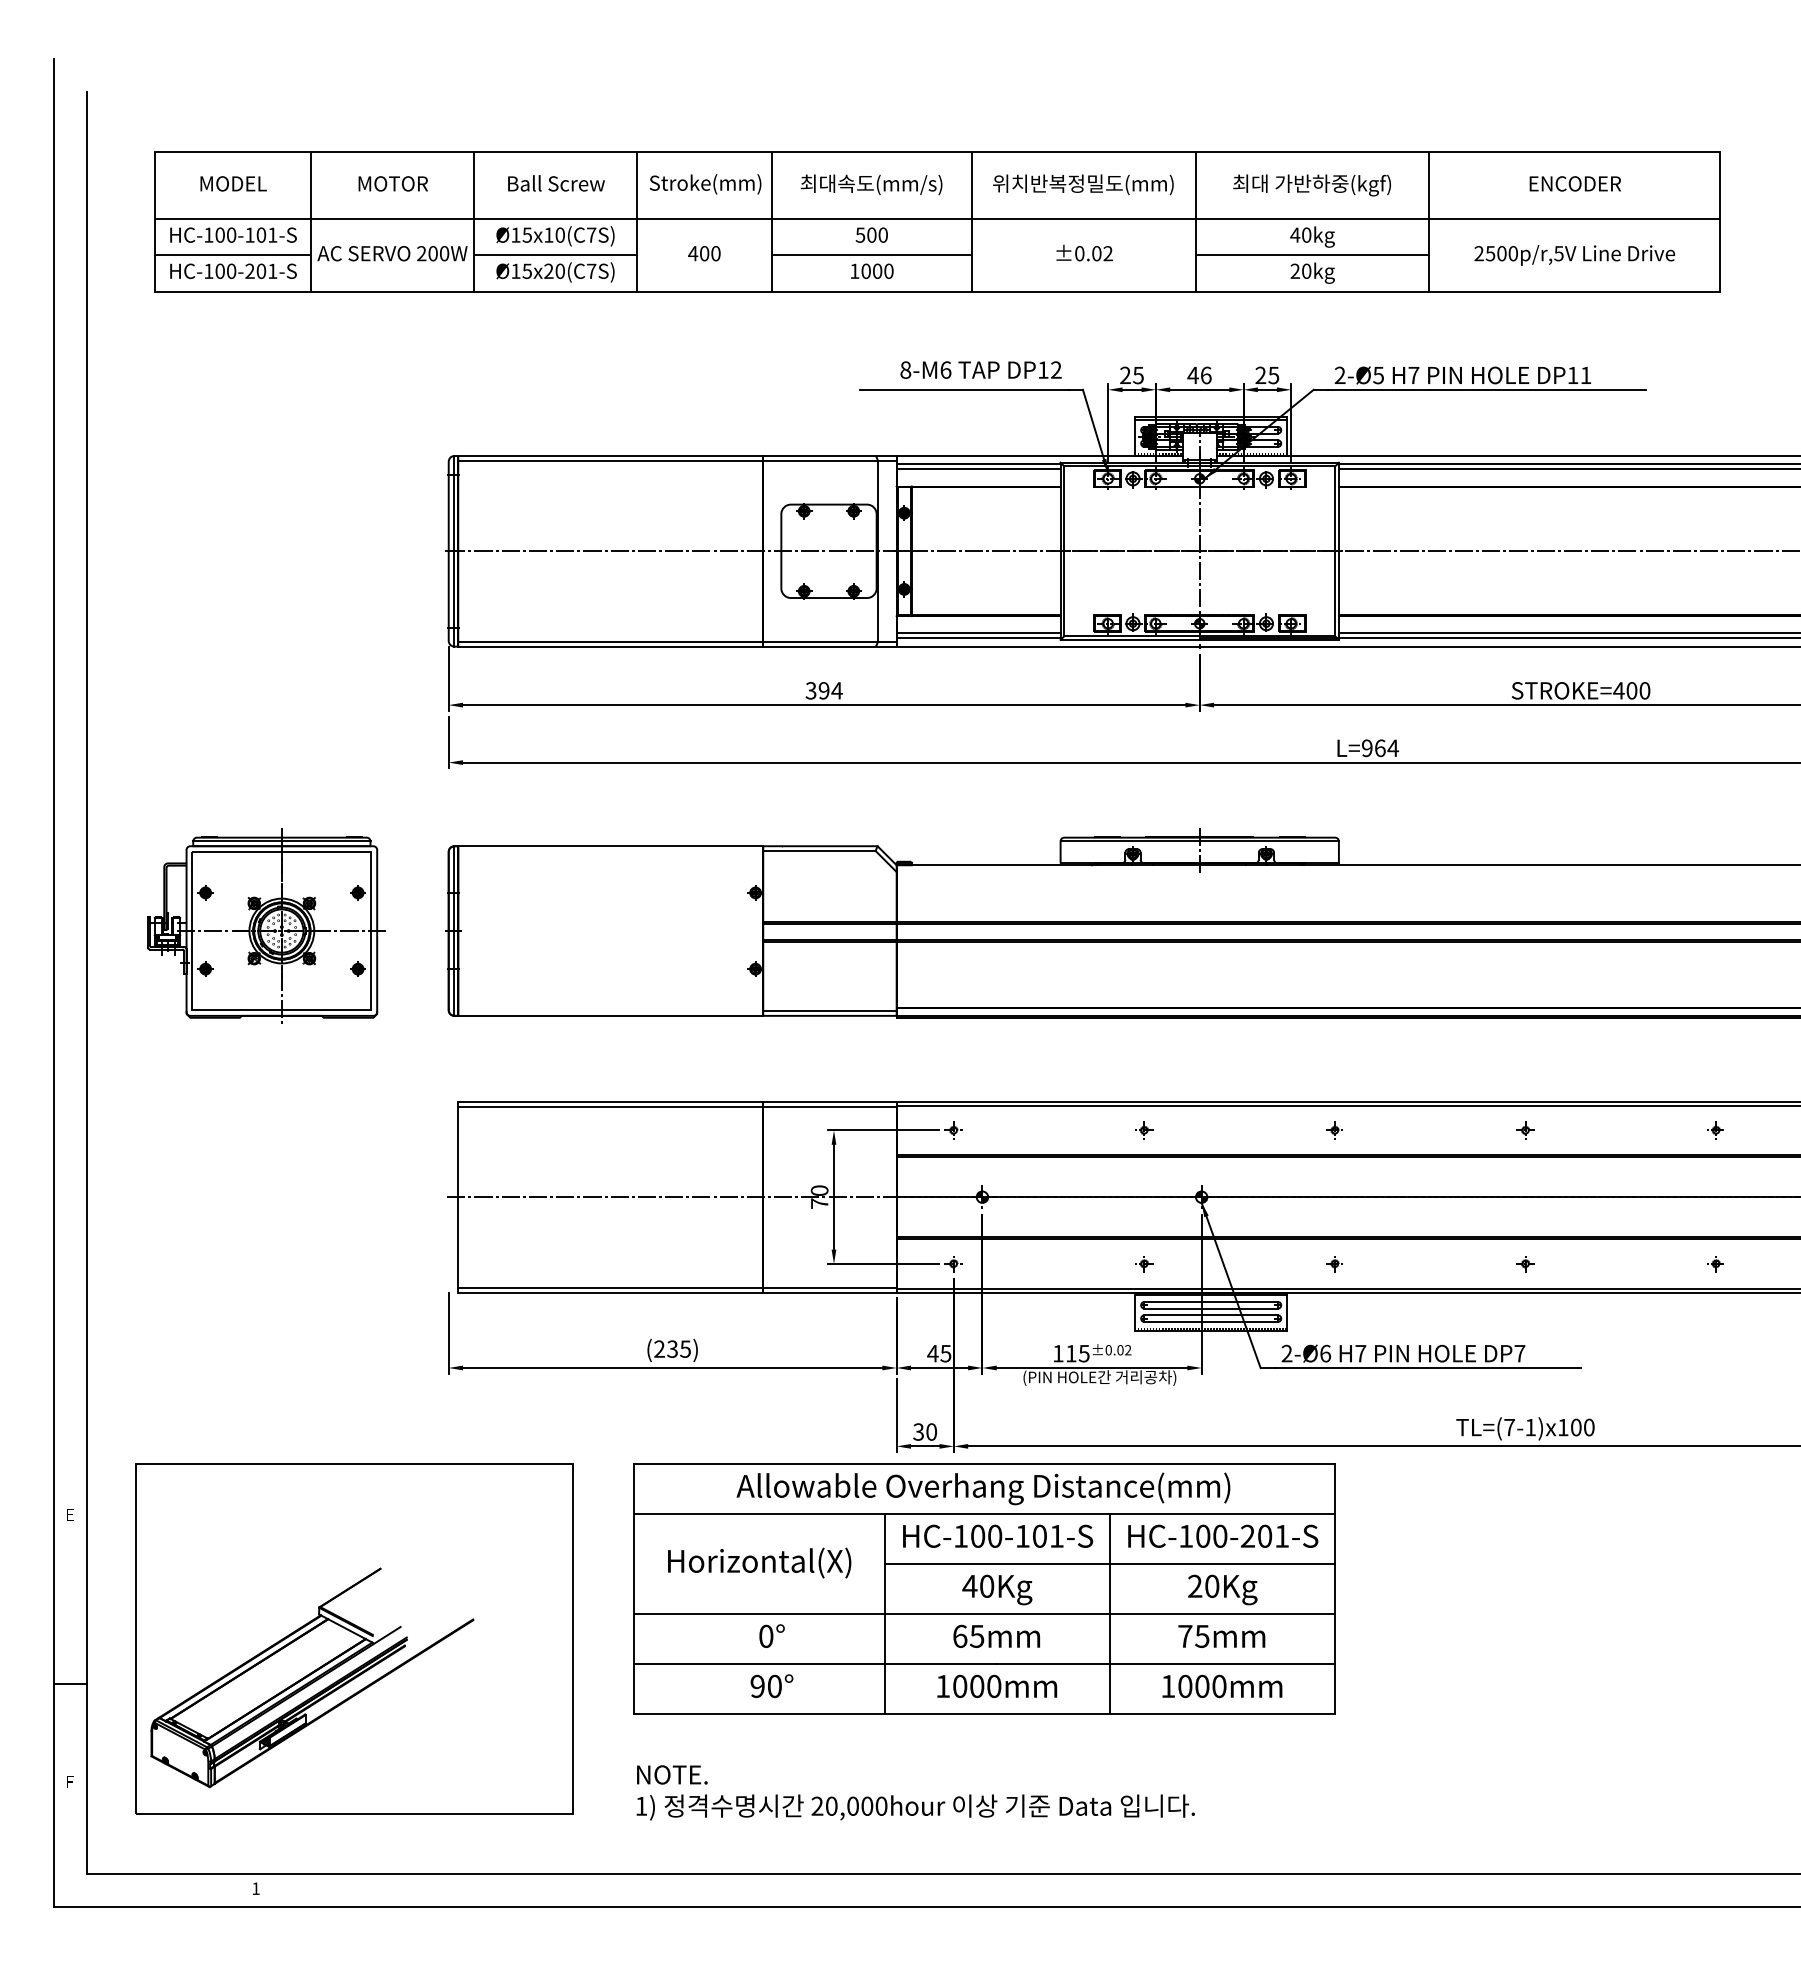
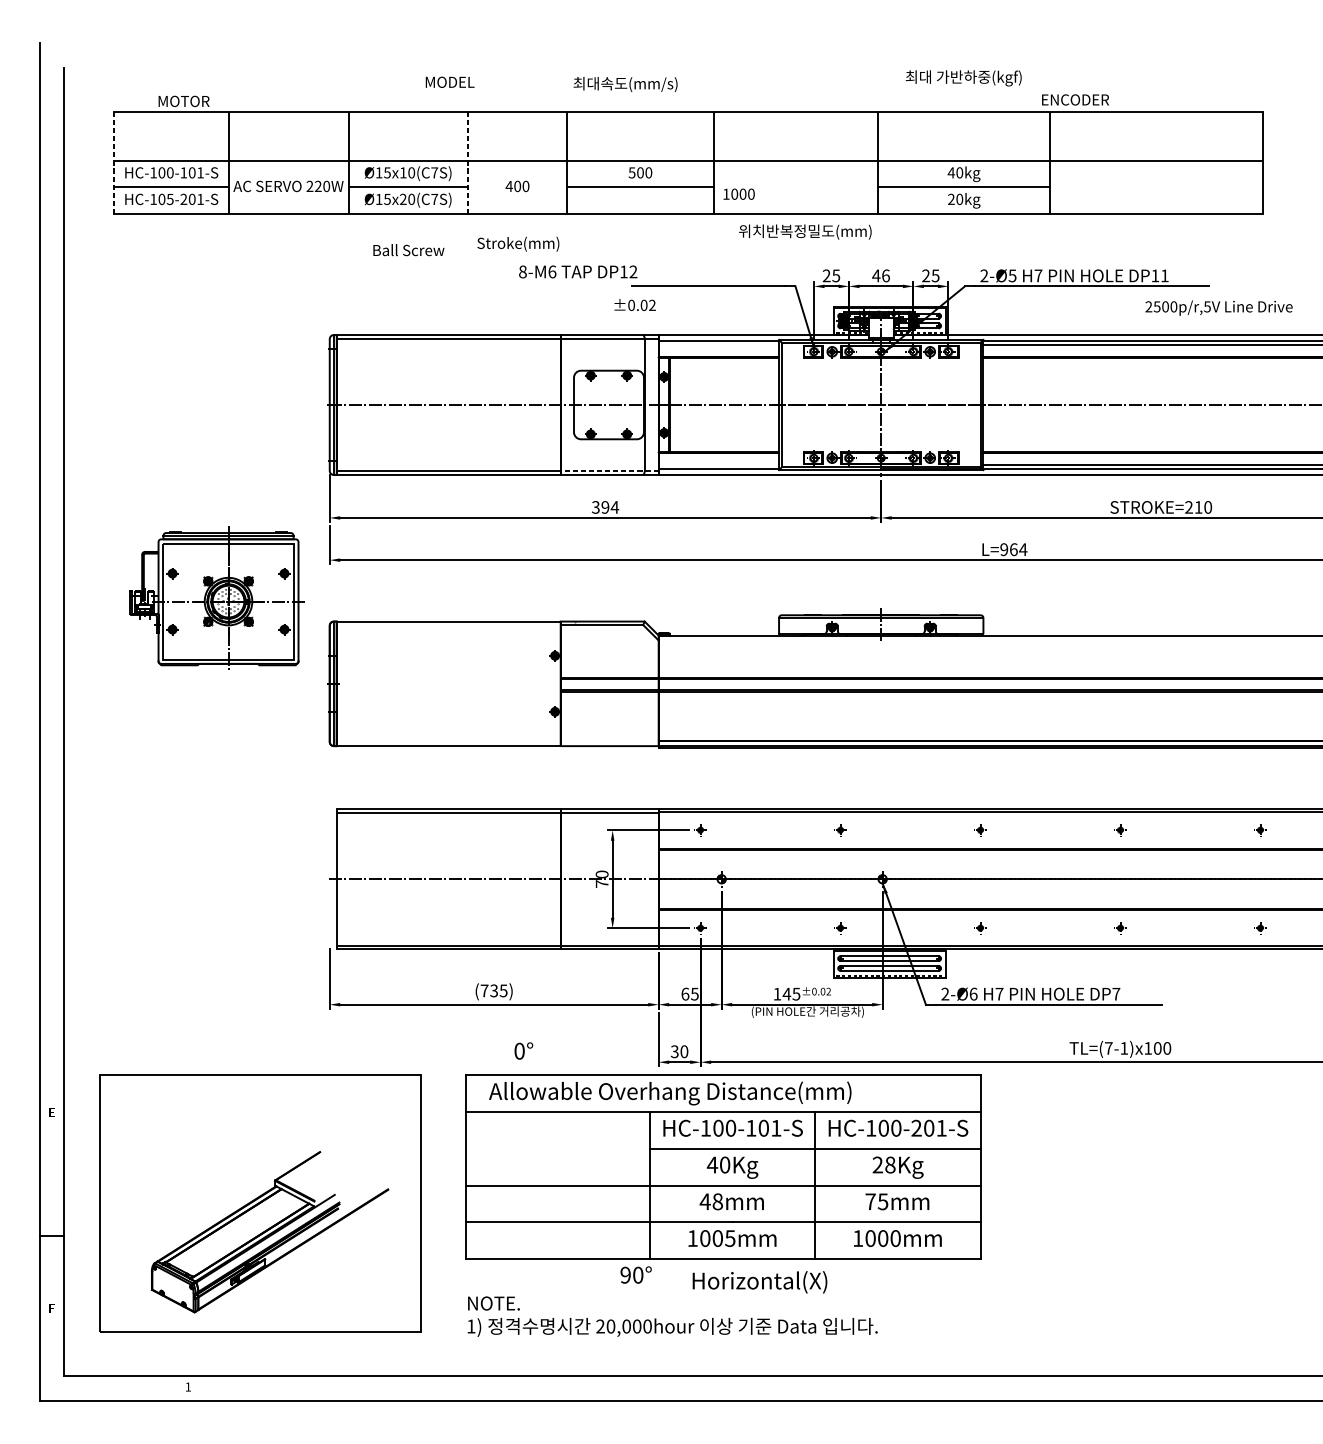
text: (233, 183) -> (450, 82), moved
text: (392, 183) -> (183, 101), moved
text: (556, 183) -> (408, 250), moved
text: (1574, 183) -> (1074, 99), moved
text: (705, 184) -> (518, 244), moved
text: (871, 184) -> (625, 84), moved
text: (1083, 184) -> (805, 231), moved
text: (1311, 185) -> (963, 78), moved
line: (154, 222) -> (113, 163), solid -> dashed
line: (637, 222) -> (468, 163), solid -> dashed
text: (1084, 252) -> (635, 304), moved
text: (432, 253) -> (317, 186), 200W -> 220W
text: (1574, 255) -> (1218, 308), moved
text: (231, 270) -> (170, 198), HC-100-201-S -> HC-105-201-S
text: (872, 270) -> (739, 193), moved
text: (980, 369) -> (577, 271), moved
line: (978, 469) -> (718, 344), removed
line: (978, 633) -> (718, 465), removed
line: (829, 641) -> (609, 471), solid -> dashed
text: (1625, 690) -> (1193, 507), STROKE=400 -> STROKE=210
part: (266, 925) -> (217, 597), moved
line: (829, 1011) -> (609, 742), removed
text: (659, 1348) -> (484, 990), (235) -> (735)
text: (932, 1353) -> (684, 994), 45 -> 65
text: (1071, 1353) -> (787, 994), 115 -> 145
text: (983, 1488) -> (670, 1093), moved
text: (759, 1562) -> (759, 1281), moved
text: (1212, 1586) -> (890, 1165), 20Kg -> 28Kg
text: (771, 1635) -> (523, 1050), moved
text: (968, 1635) -> (711, 1201), 65mm -> 48mm
part: (312, 1677) -> (270, 1231), moved
text: (994, 1685) -> (730, 1237), 1000mm -> 1005mm
text: (771, 1686) -> (635, 1275), moved

